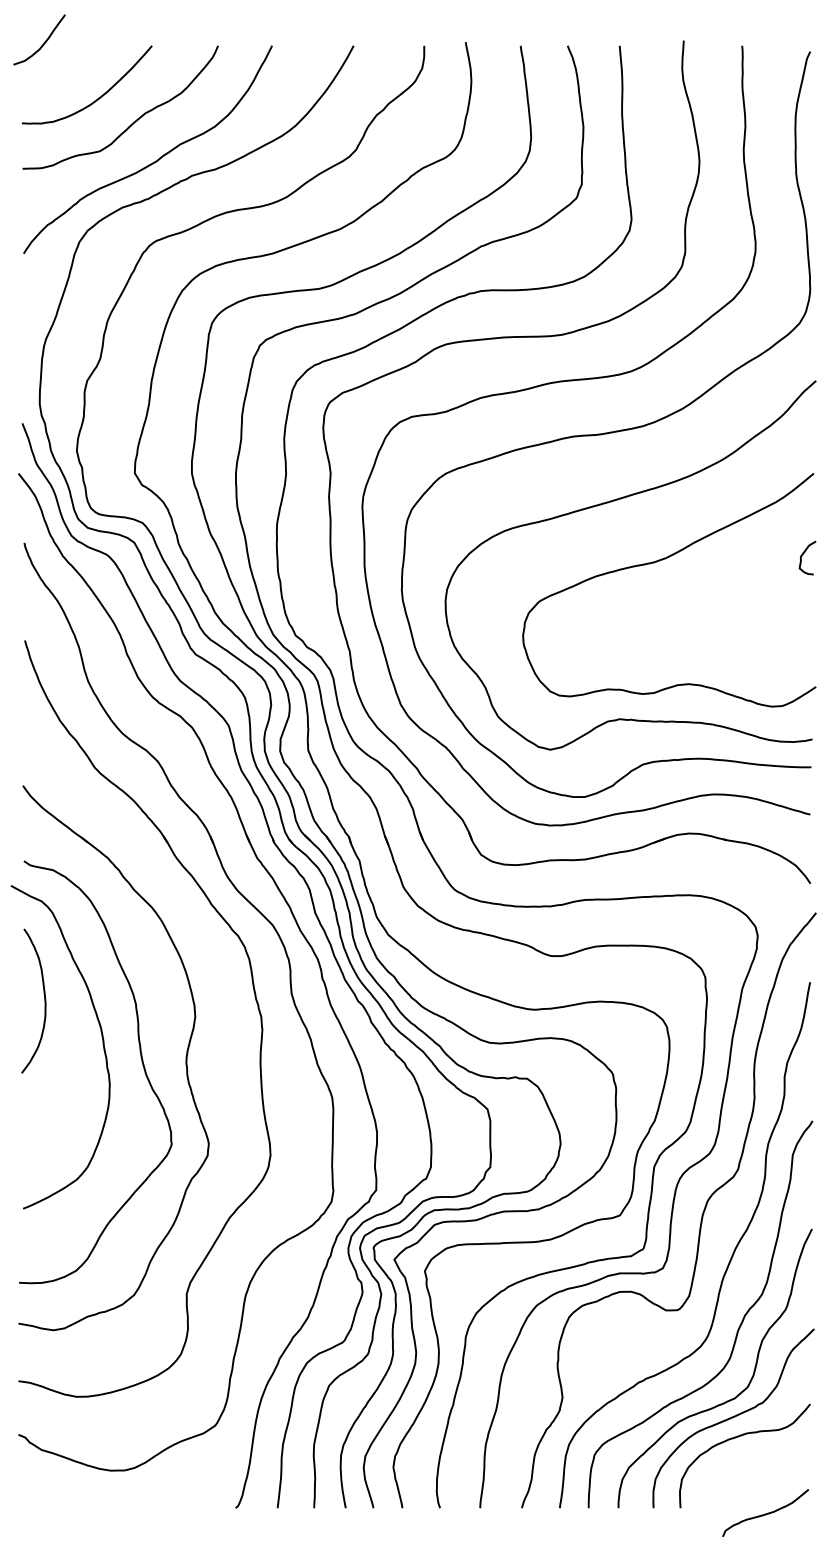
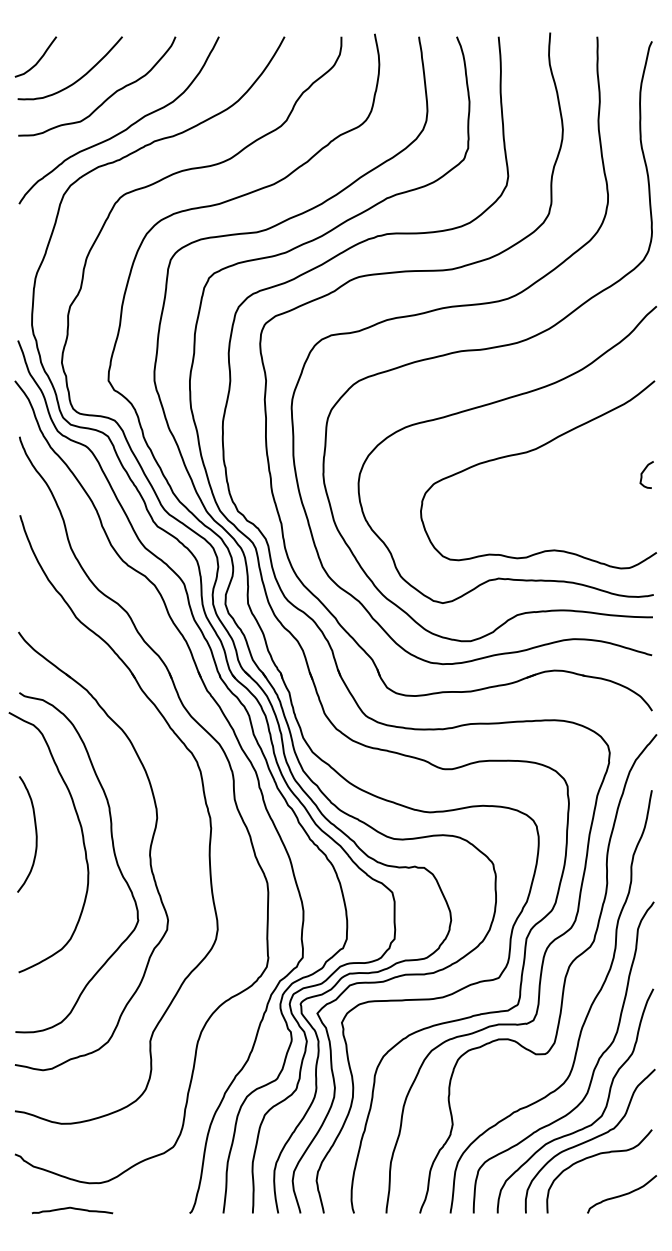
curve: (42, 43) -> (38, 59), moved
curve: (804, 553) -> (644, 471), moved
curve: (44, 1001) -> (35, 834), moved
curve: (90, 1503) -> (72, 1209), added
curve: (766, 1513) -> (622, 1194), moved

